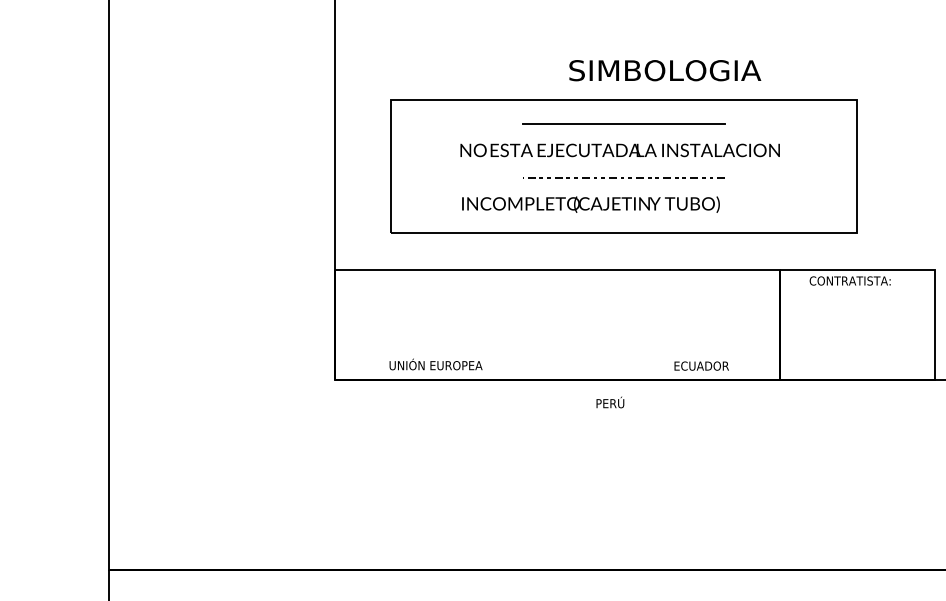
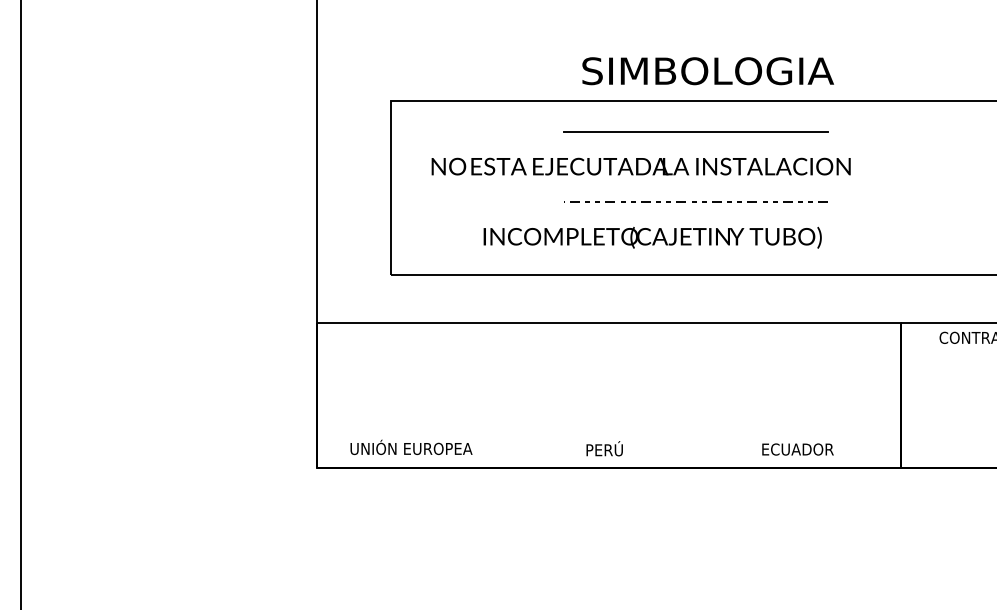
text: (665, 70) -> (708, 70), moved
text: (619, 150) -> (640, 166), moved
text: (435, 364) -> (410, 447), moved
text: (610, 402) -> (604, 448), moved

